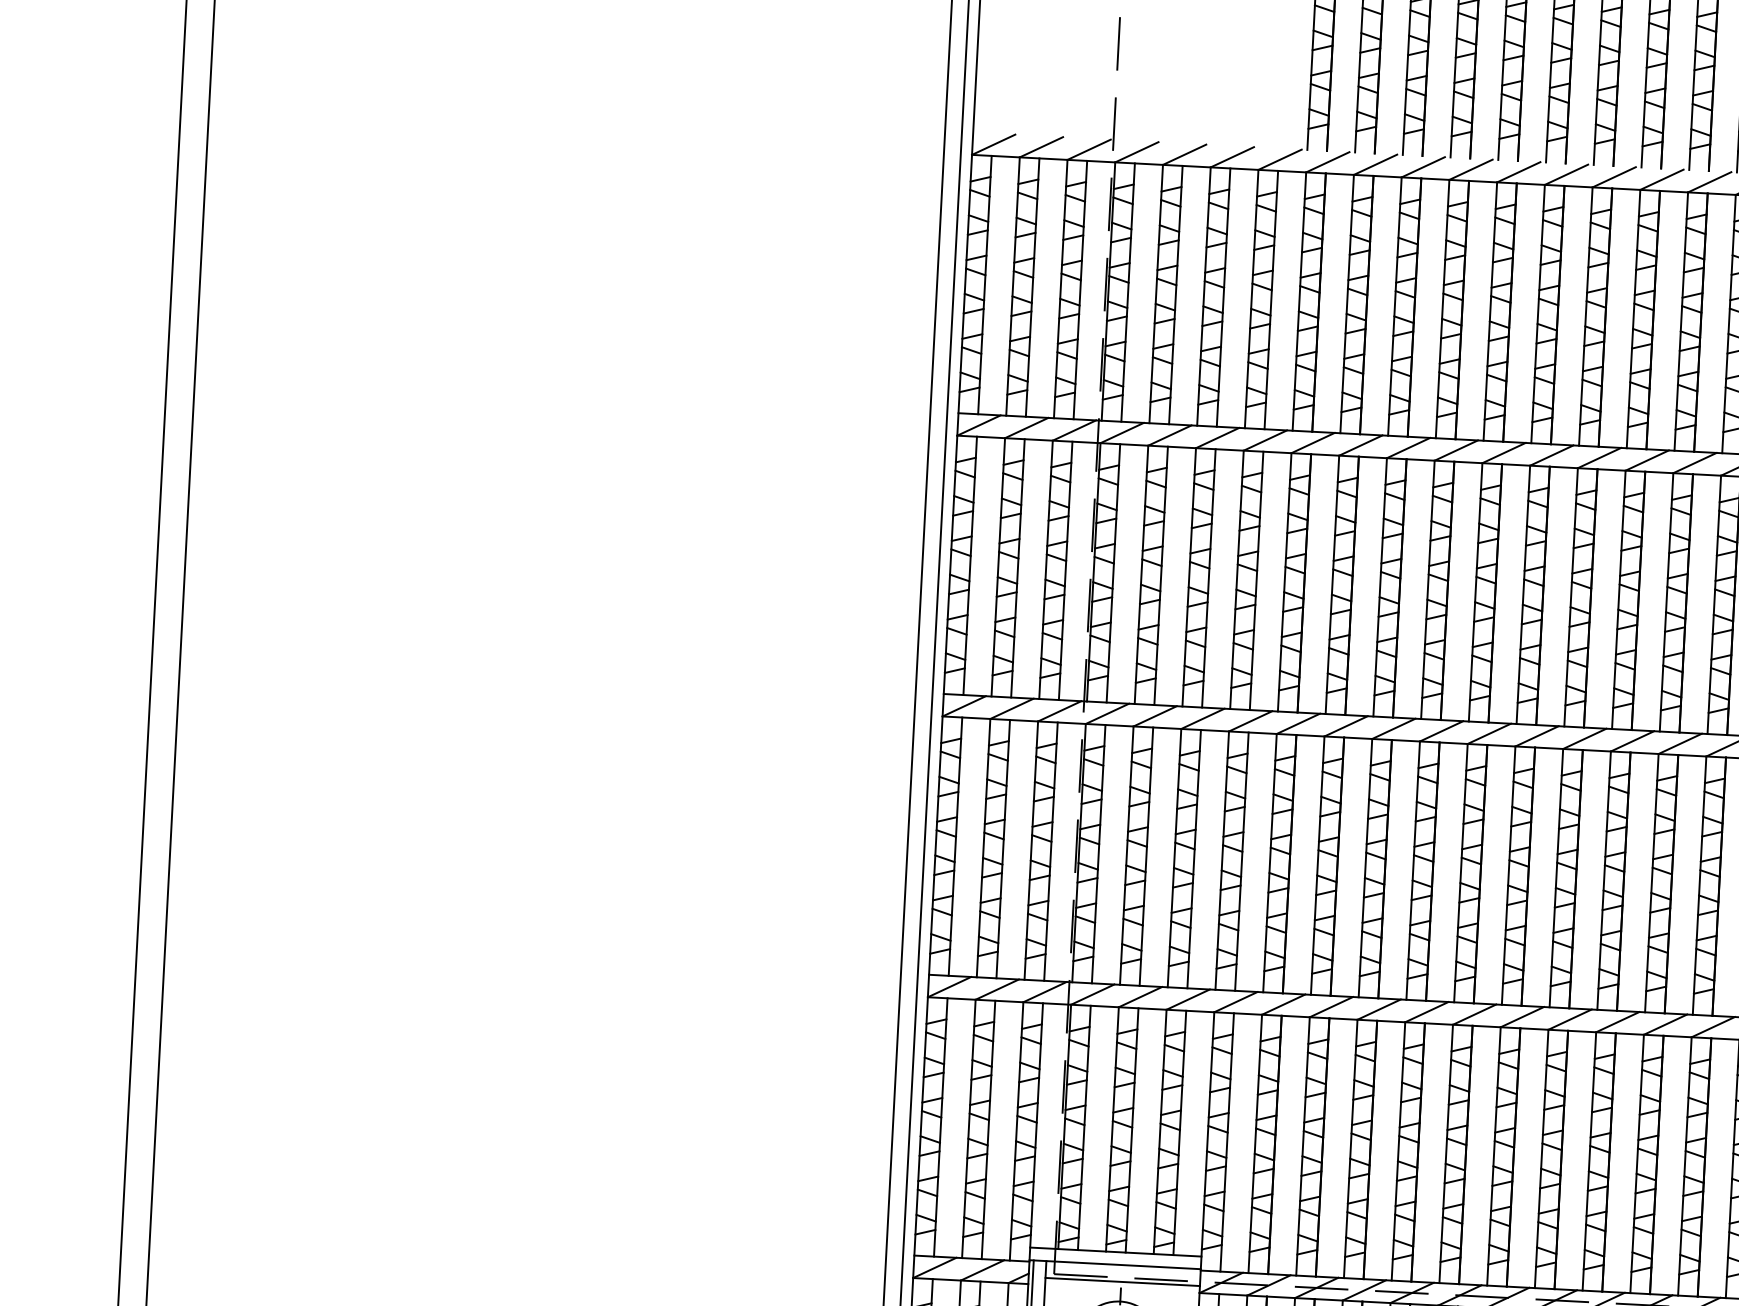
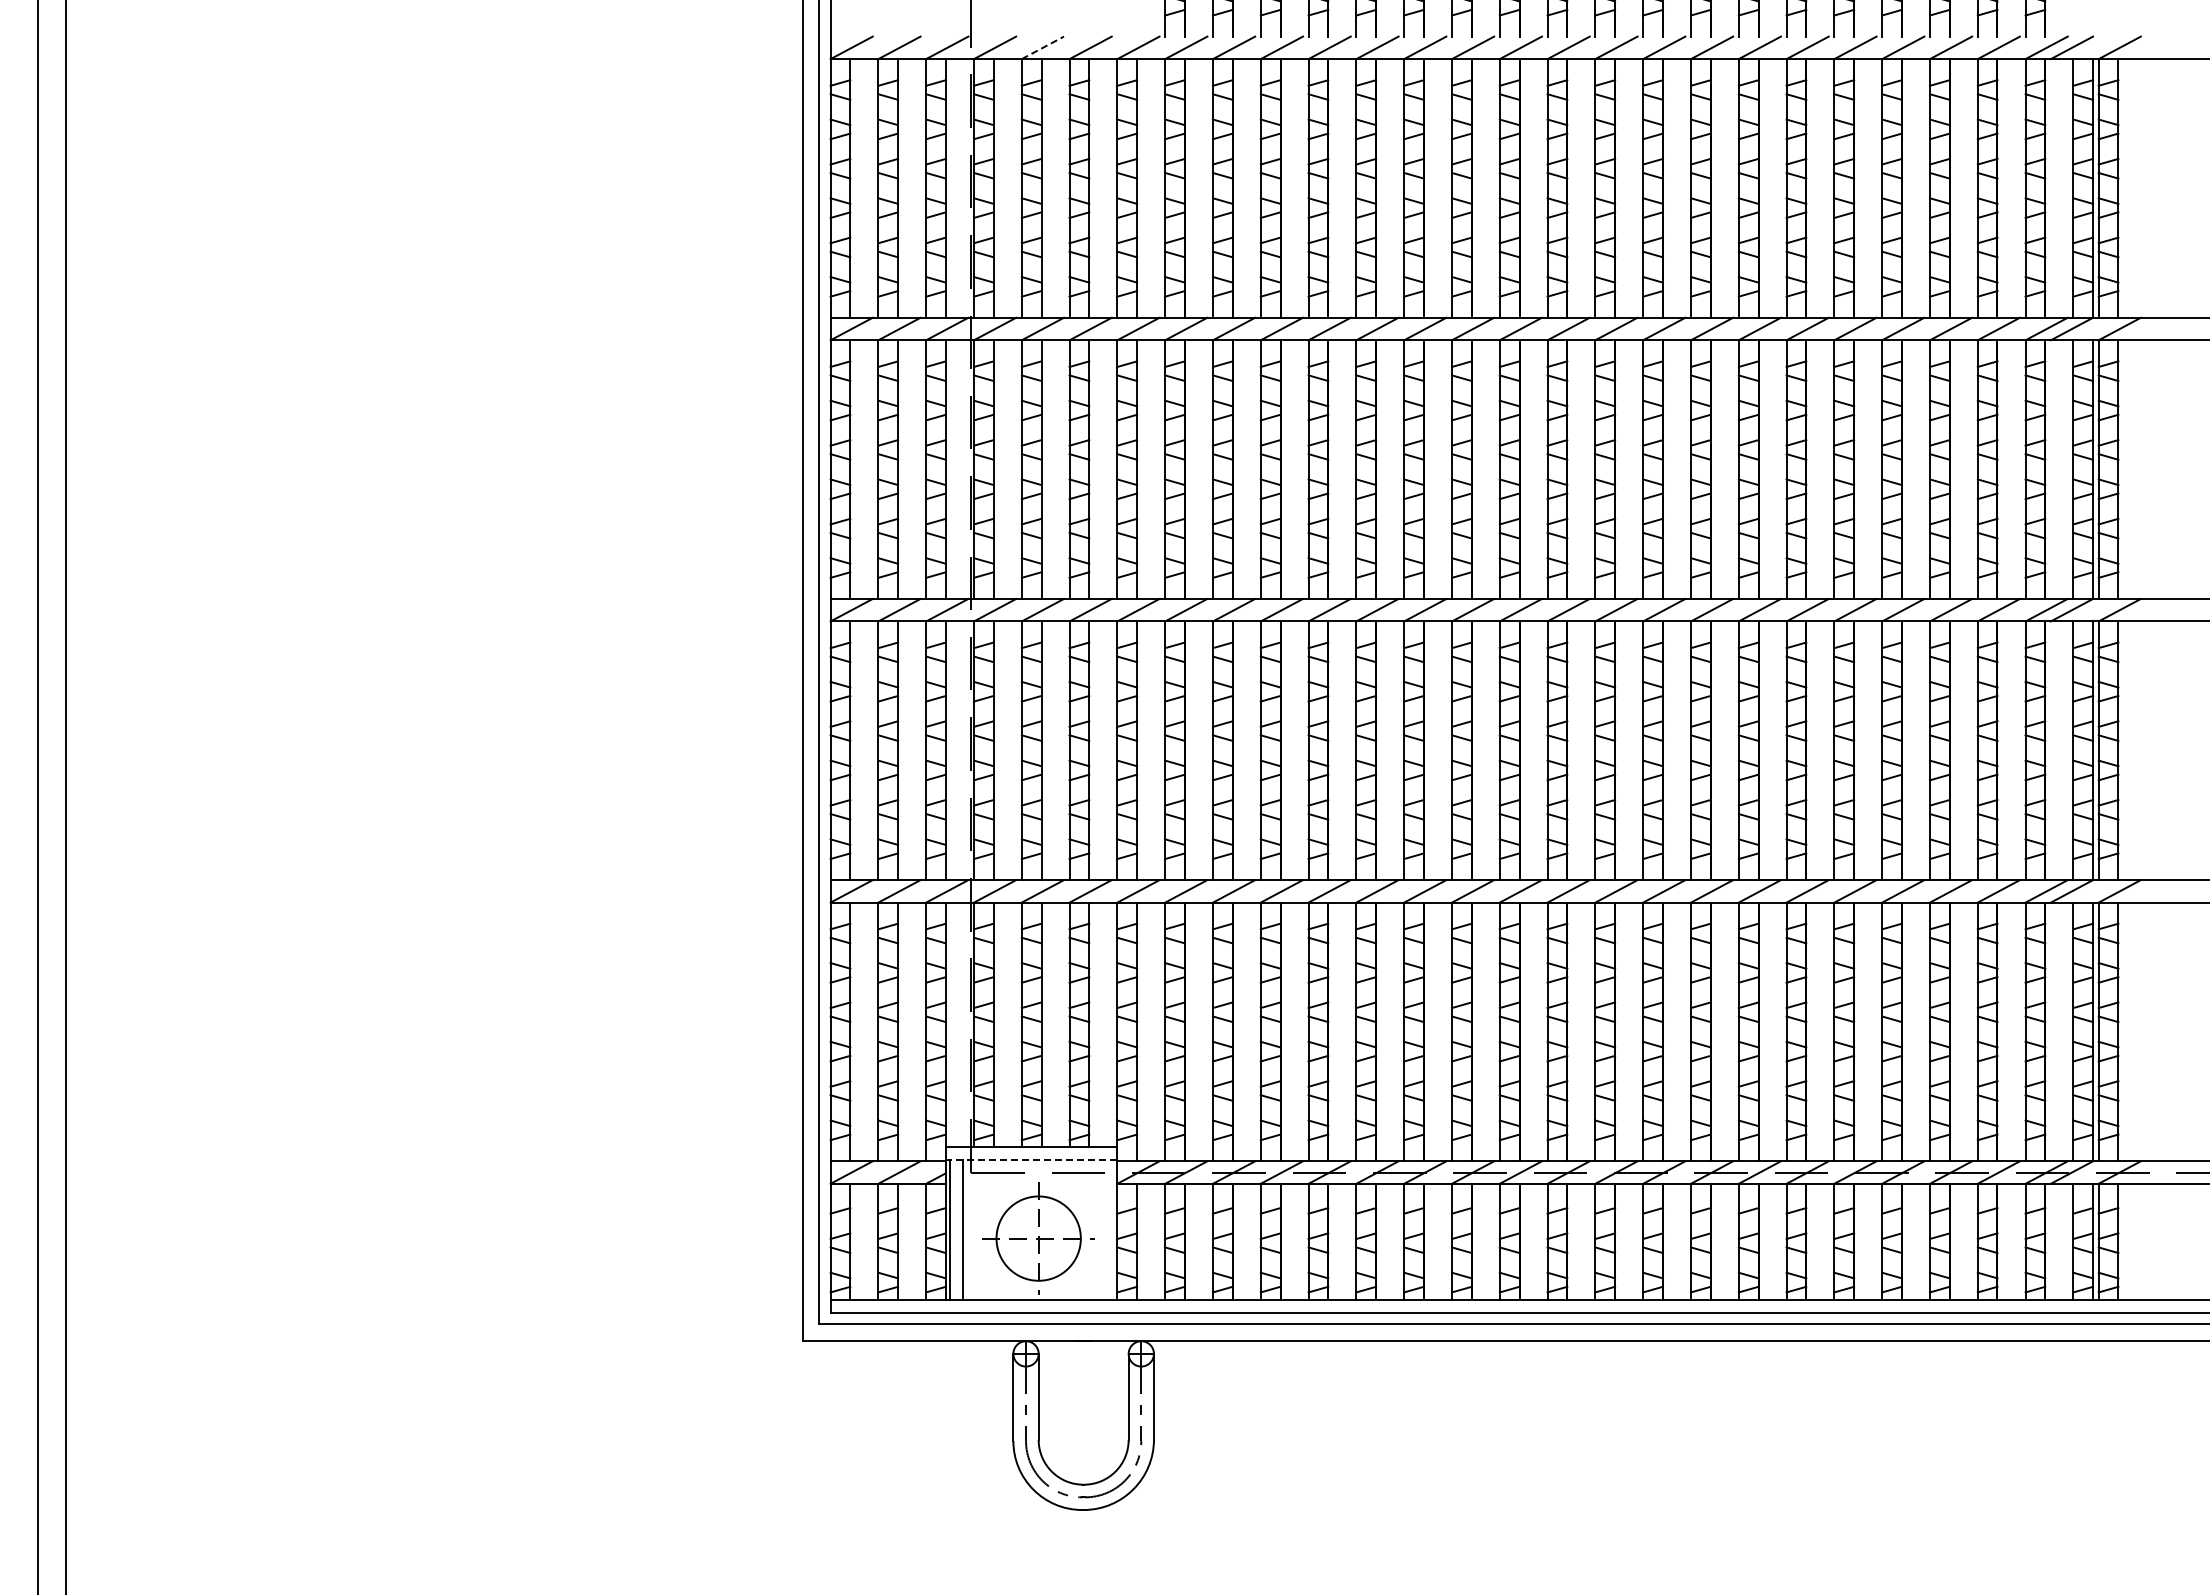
line: (1184, 154) -> (1042, 47), solid -> dashed
line: (1115, 1264) -> (1031, 1159), solid -> dashed
line: (1122, 1281) -> (1039, 1176), removed

